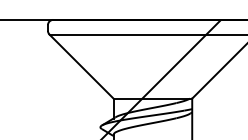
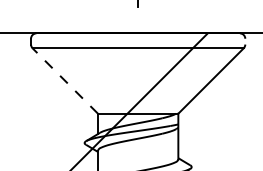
line: (80, 66) -> (64, 80), solid -> dashed

